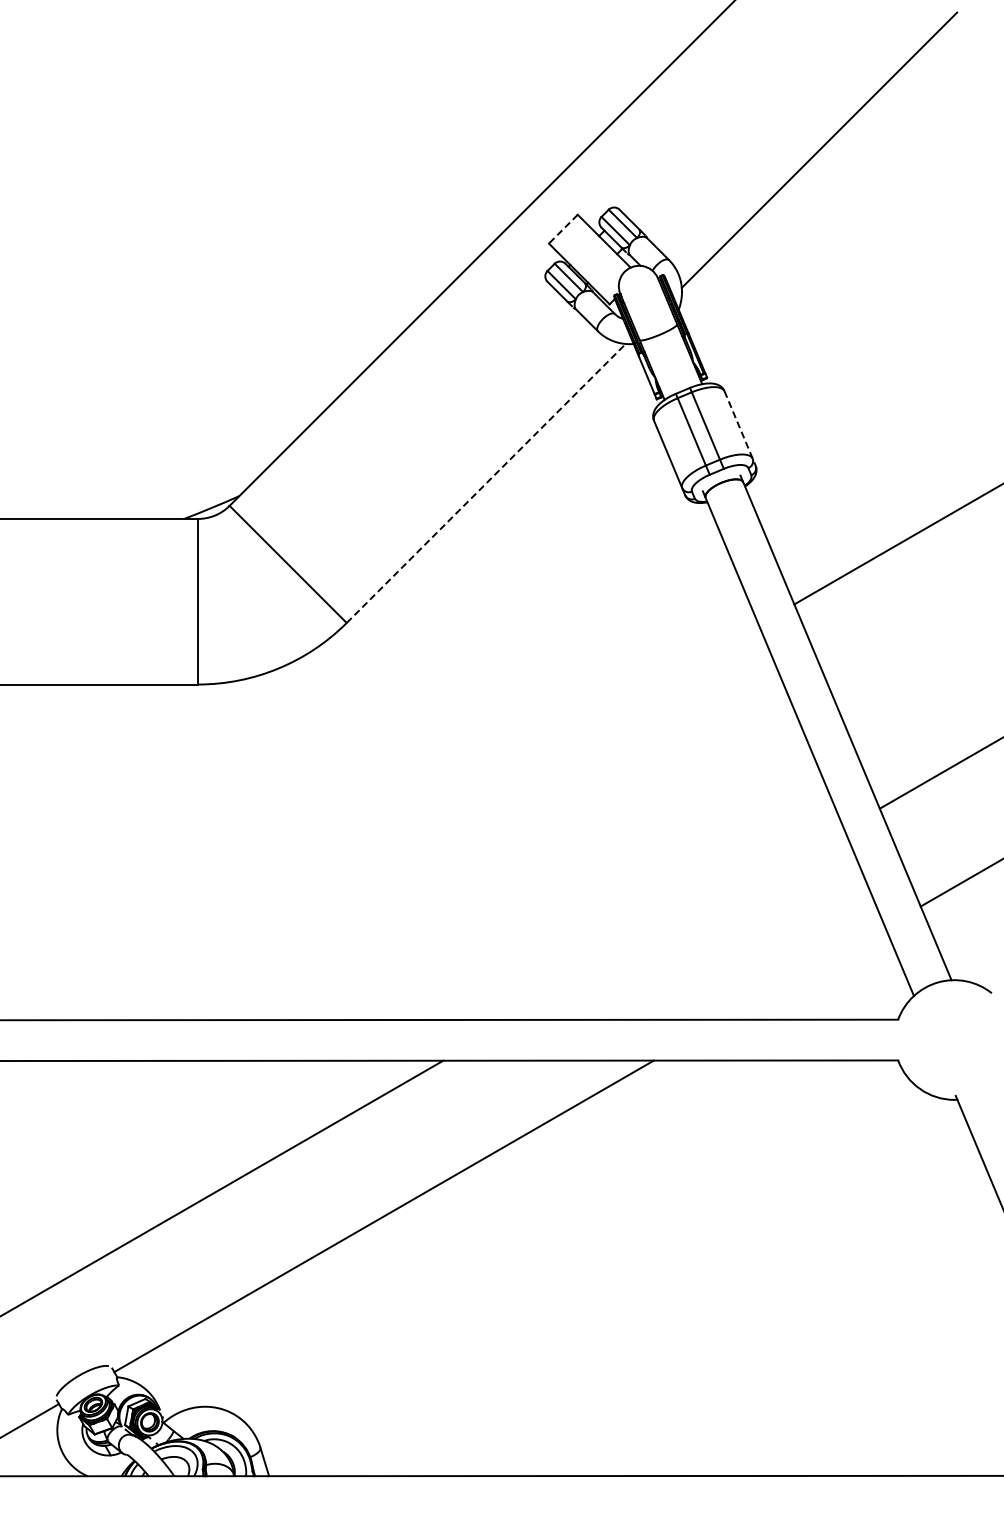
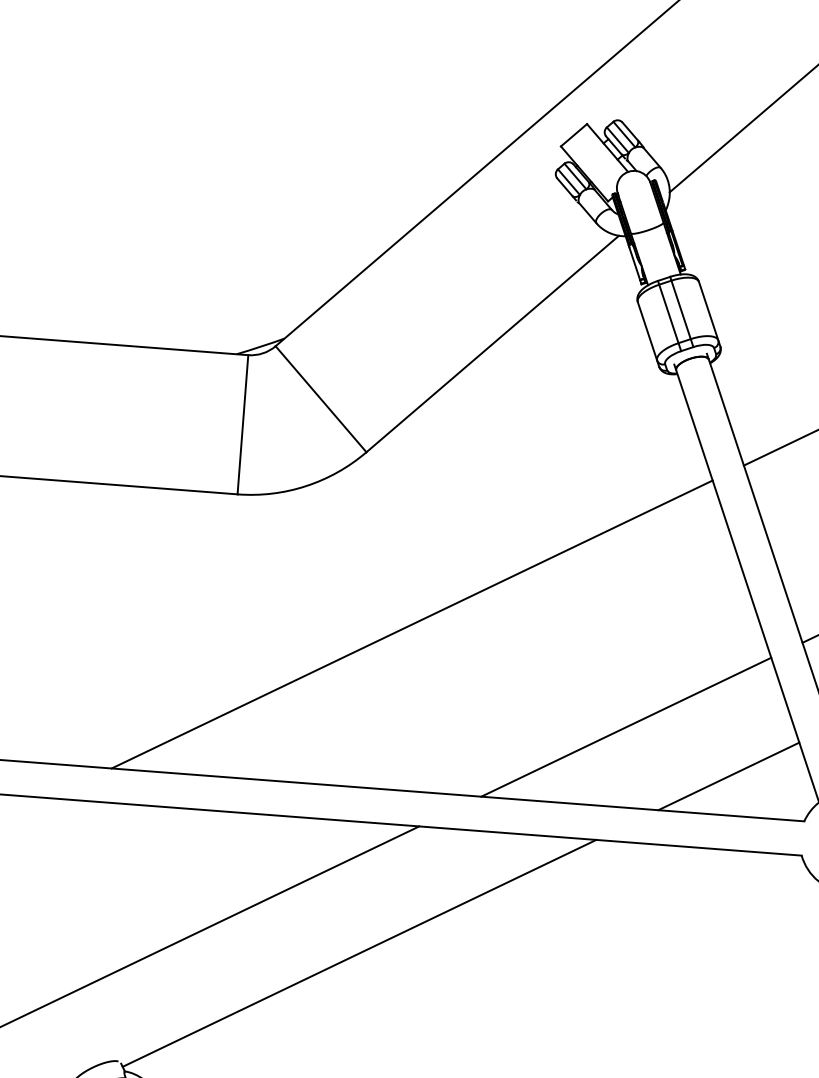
line: (563, 229) -> (574, 135), dashed -> solid
line: (740, 428) -> (710, 314), dashed -> solid
line: (486, 483) -> (492, 344), dashed -> solid
line: (416, 822) -> (412, 624), added
line: (678, 924) -> (625, 727), added
line: (804, 973) -> (728, 776), added

